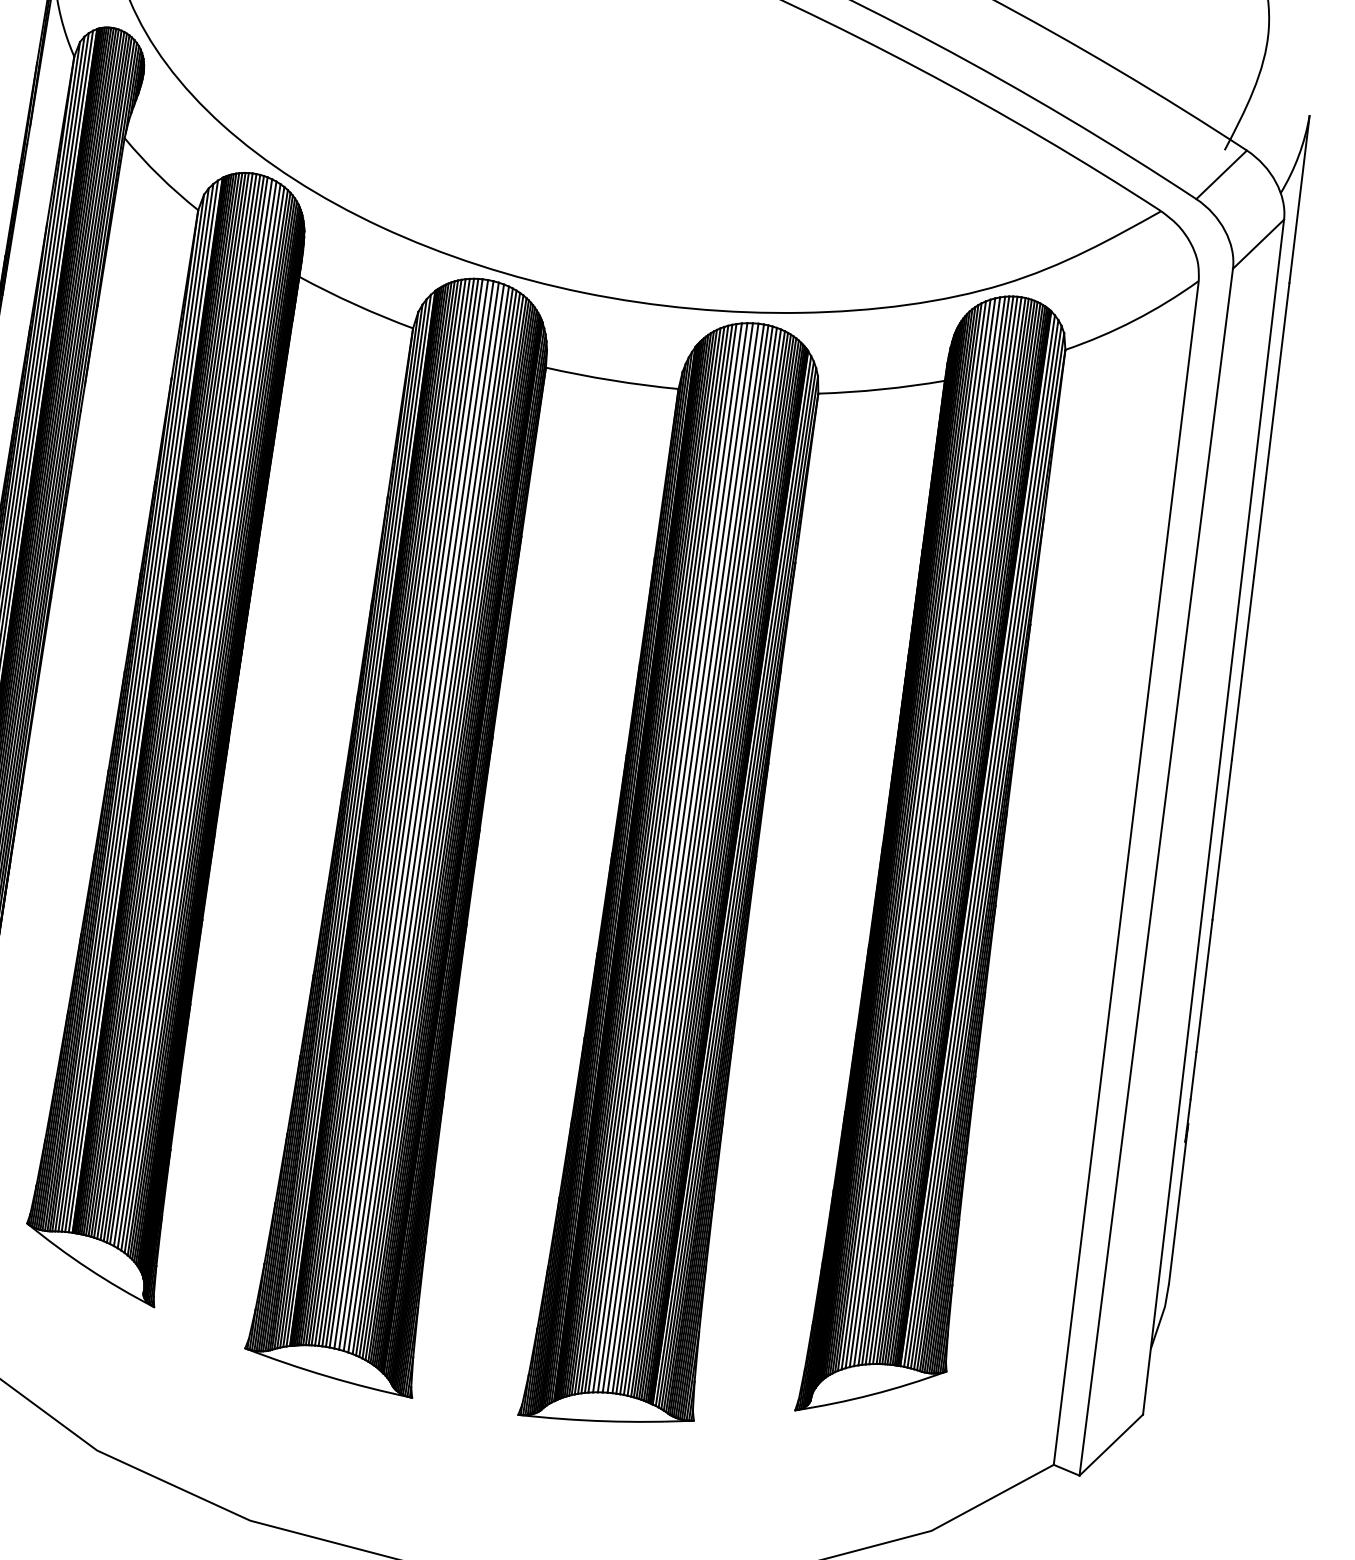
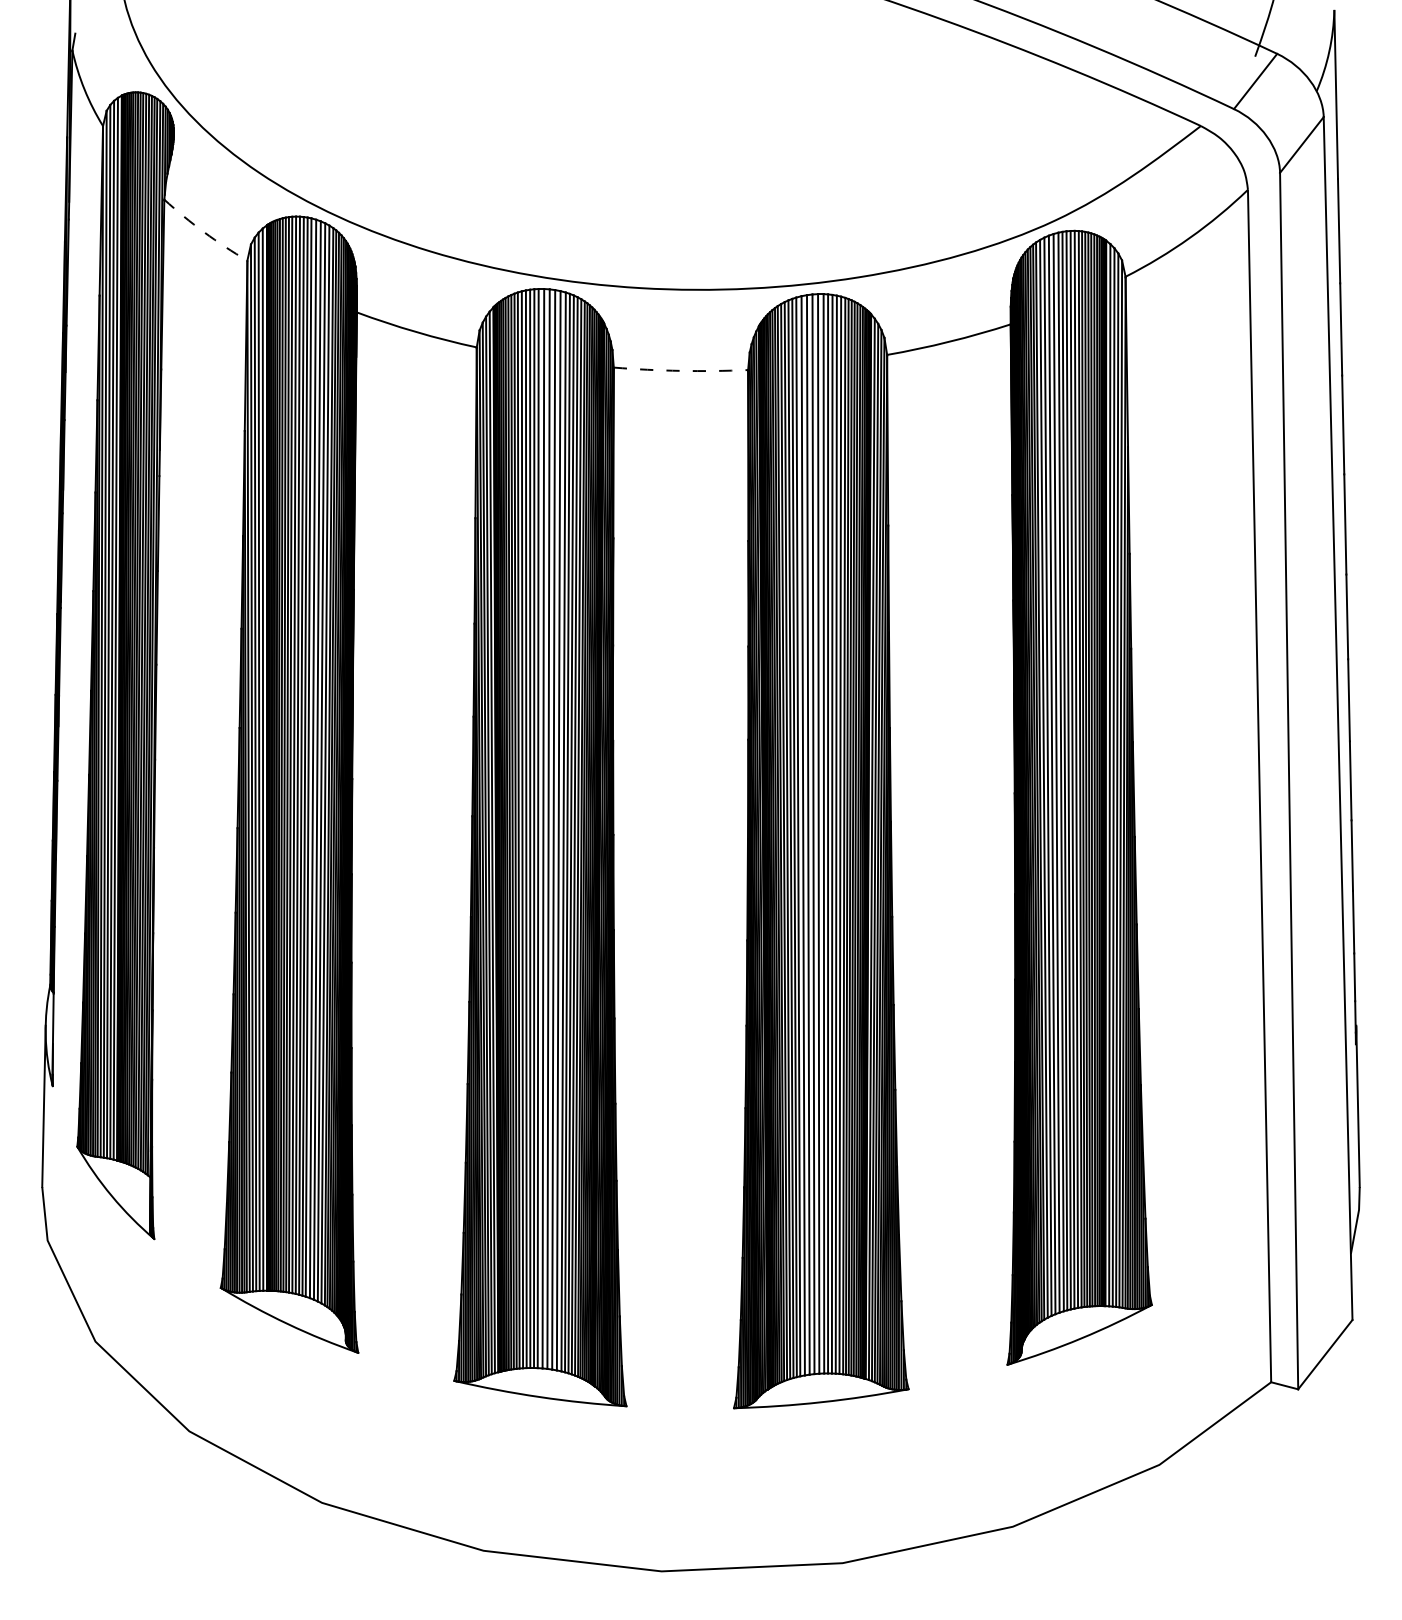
arc: (159, 176) -> (204, 232), solid -> dashed
arc: (611, 379) -> (680, 370), solid -> dashed

